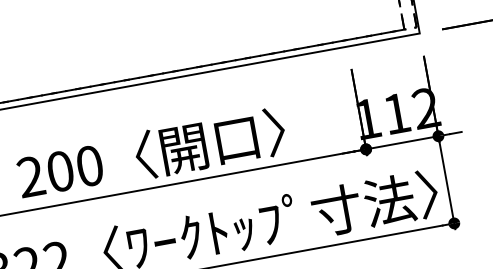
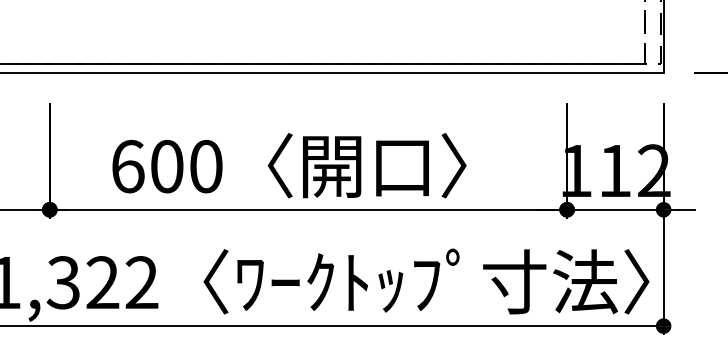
text: (30, 176) -> (127, 166), 200 -> 600

